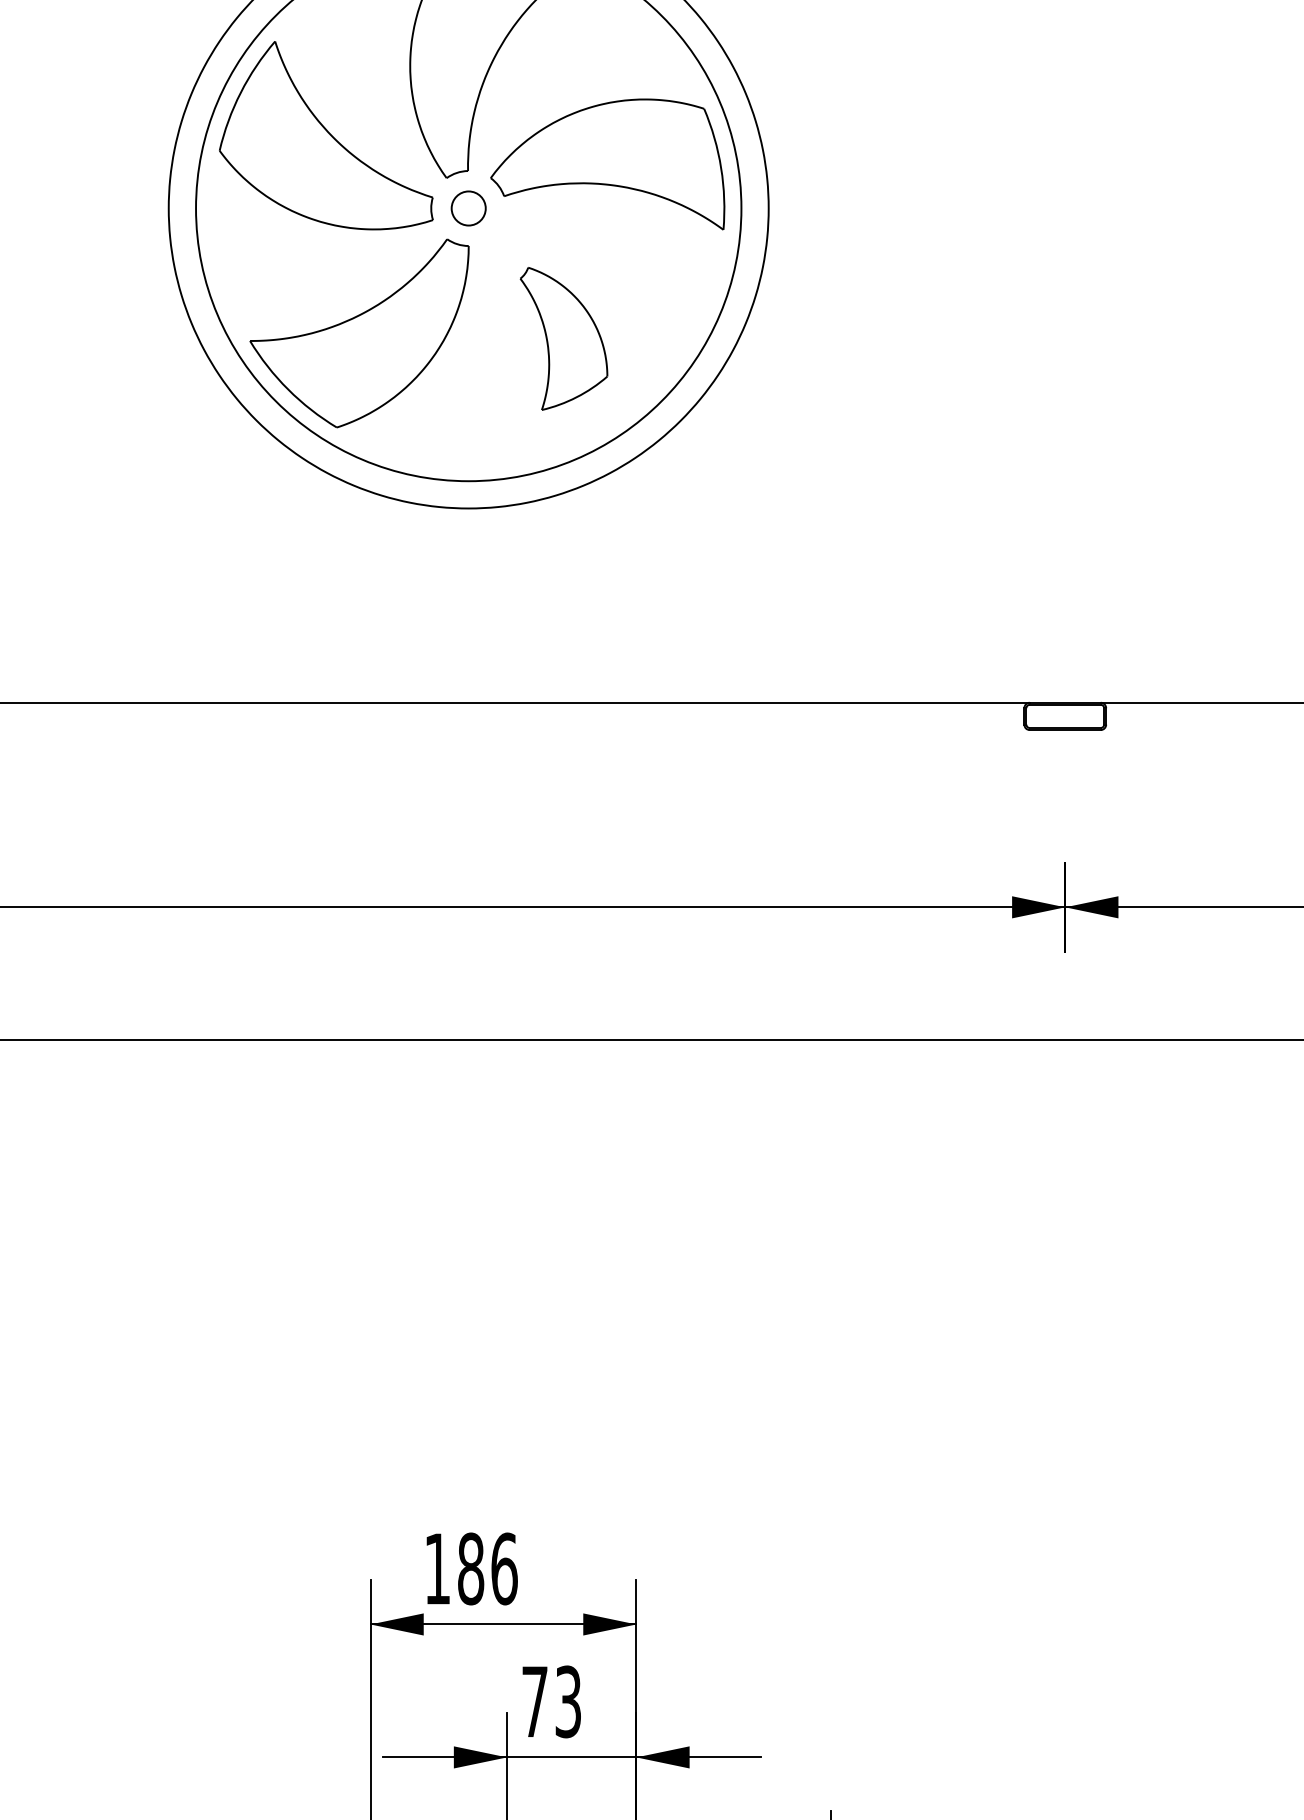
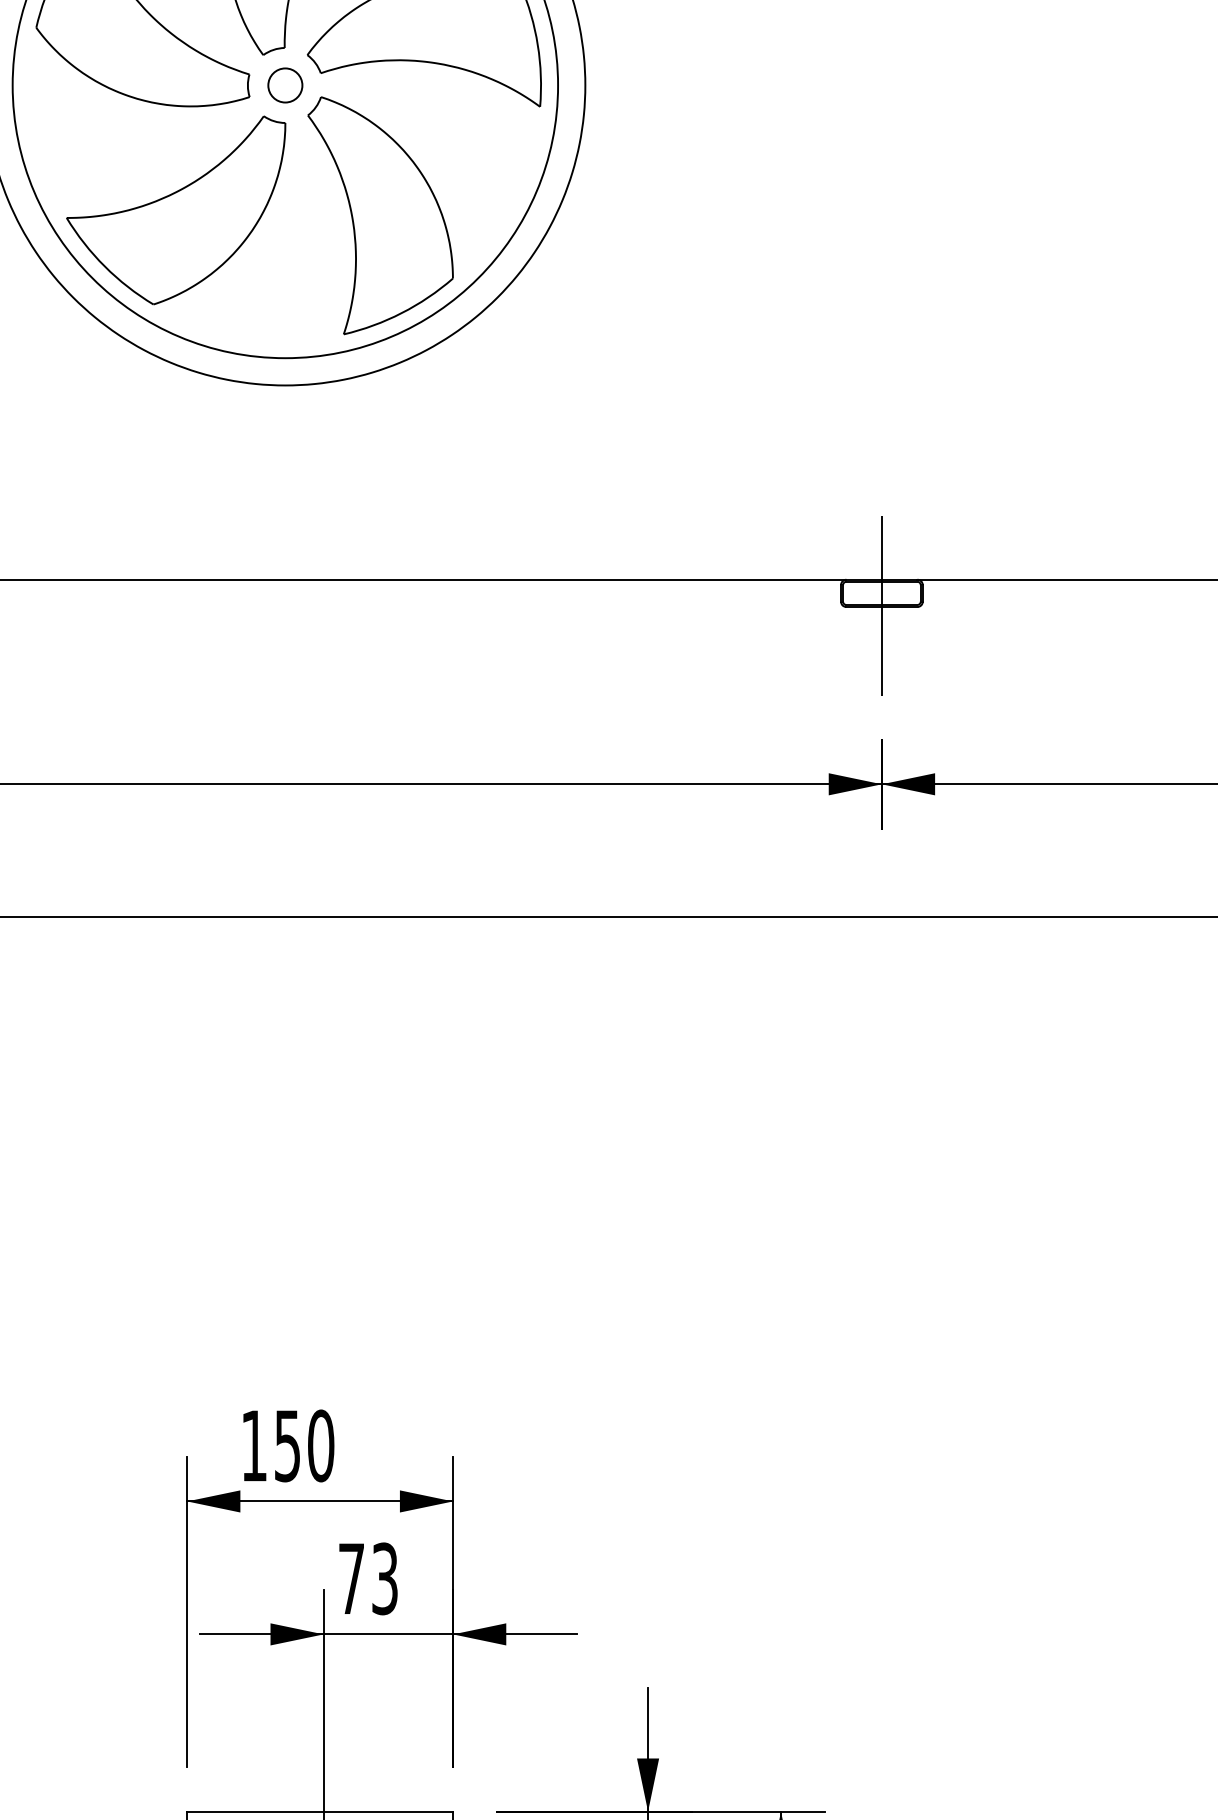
part: (563, 338) -> (380, 215), size x1.67
line: (1065, 728) -> (882, 605), added
text: (487, 1568) -> (304, 1445), 186 -> 150

